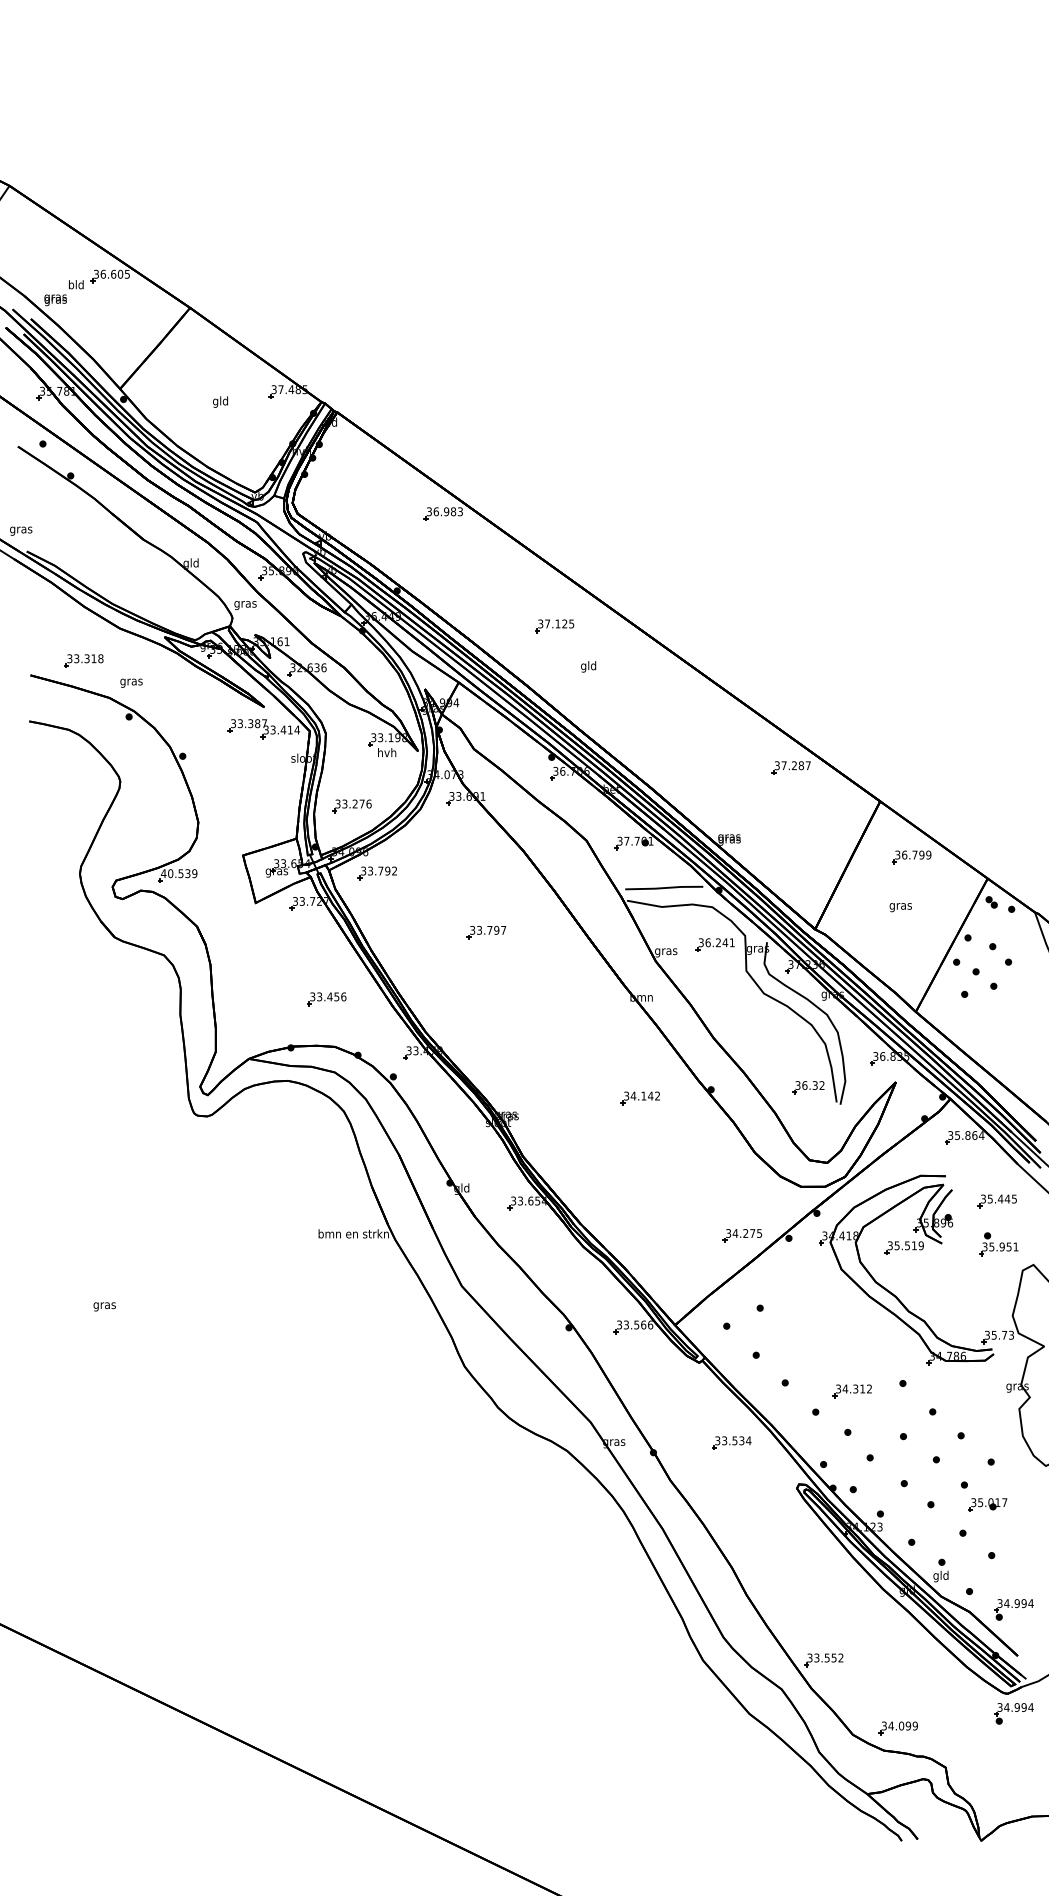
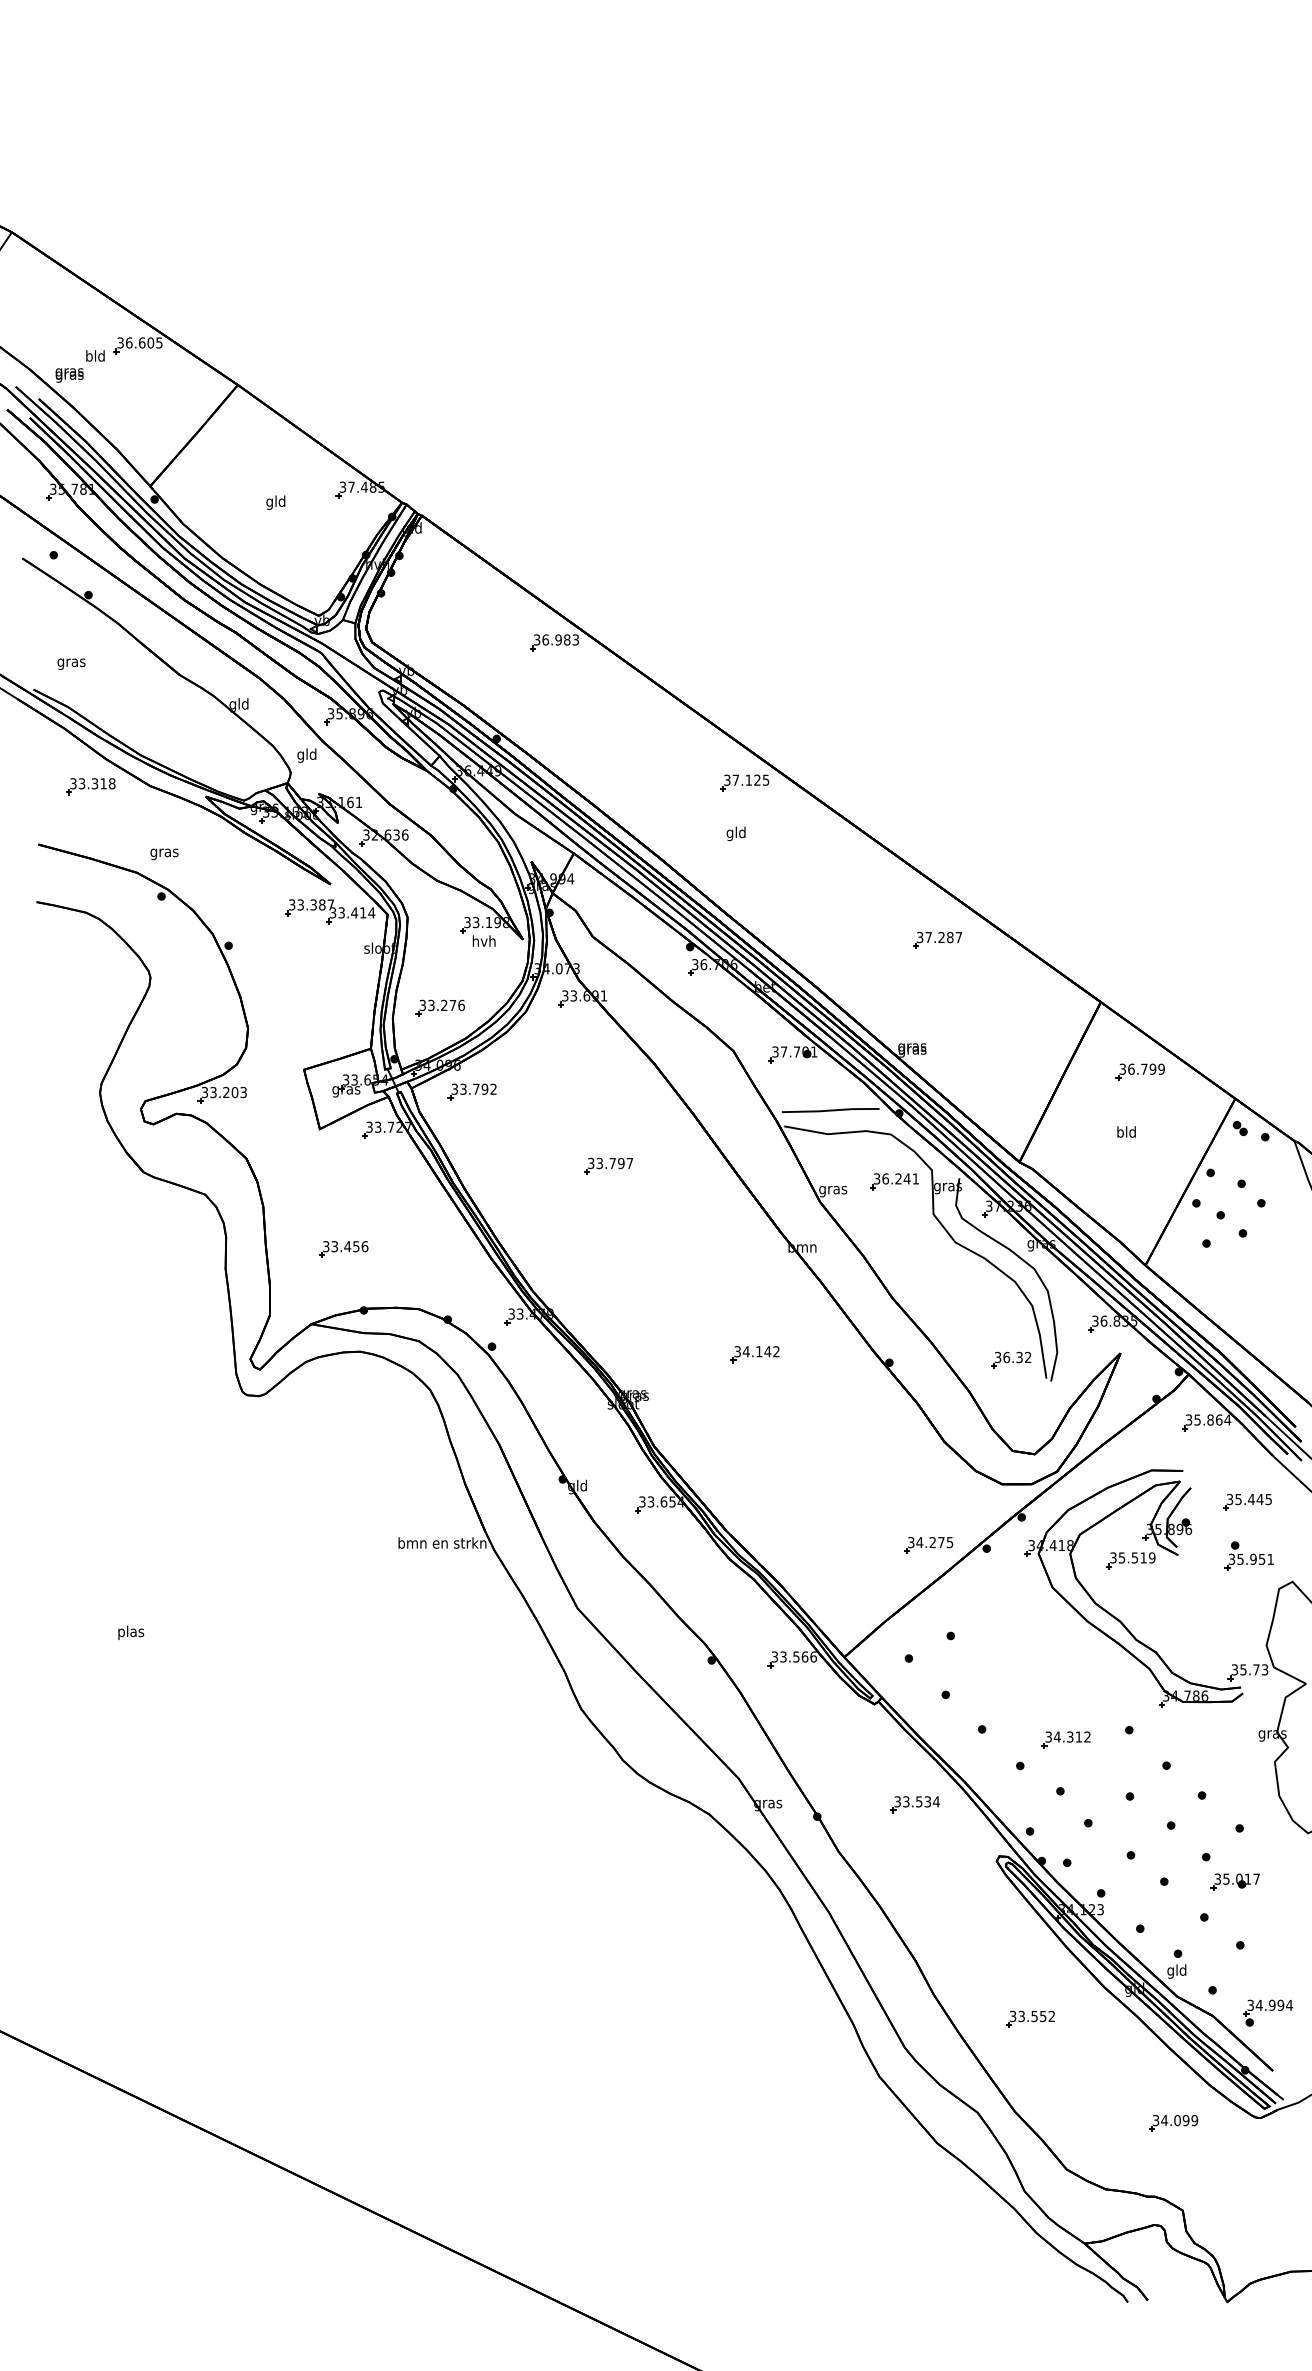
text: (21, 530) -> (71, 663), moved
text: (245, 604) -> (307, 755), gras -> gld
part: (554, 625) -> (744, 782), moved
part: (83, 660) -> (90, 786), moved
part: (791, 768) -> (937, 940), moved
text: (178, 873) -> (223, 1092), 40.539 -> 33.203
text: (900, 906) -> (1126, 1133), gras -> bld
part: (326, 999) -> (343, 1249), moved
part: (640, 1098) -> (754, 1354), moved
text: (104, 1305) -> (130, 1632), gras -> plas
part: (823, 1659) -> (1030, 2018), moved
part: (1013, 1713) -> (1267, 2142), removed
part: (898, 1728) -> (1173, 2123), moved

